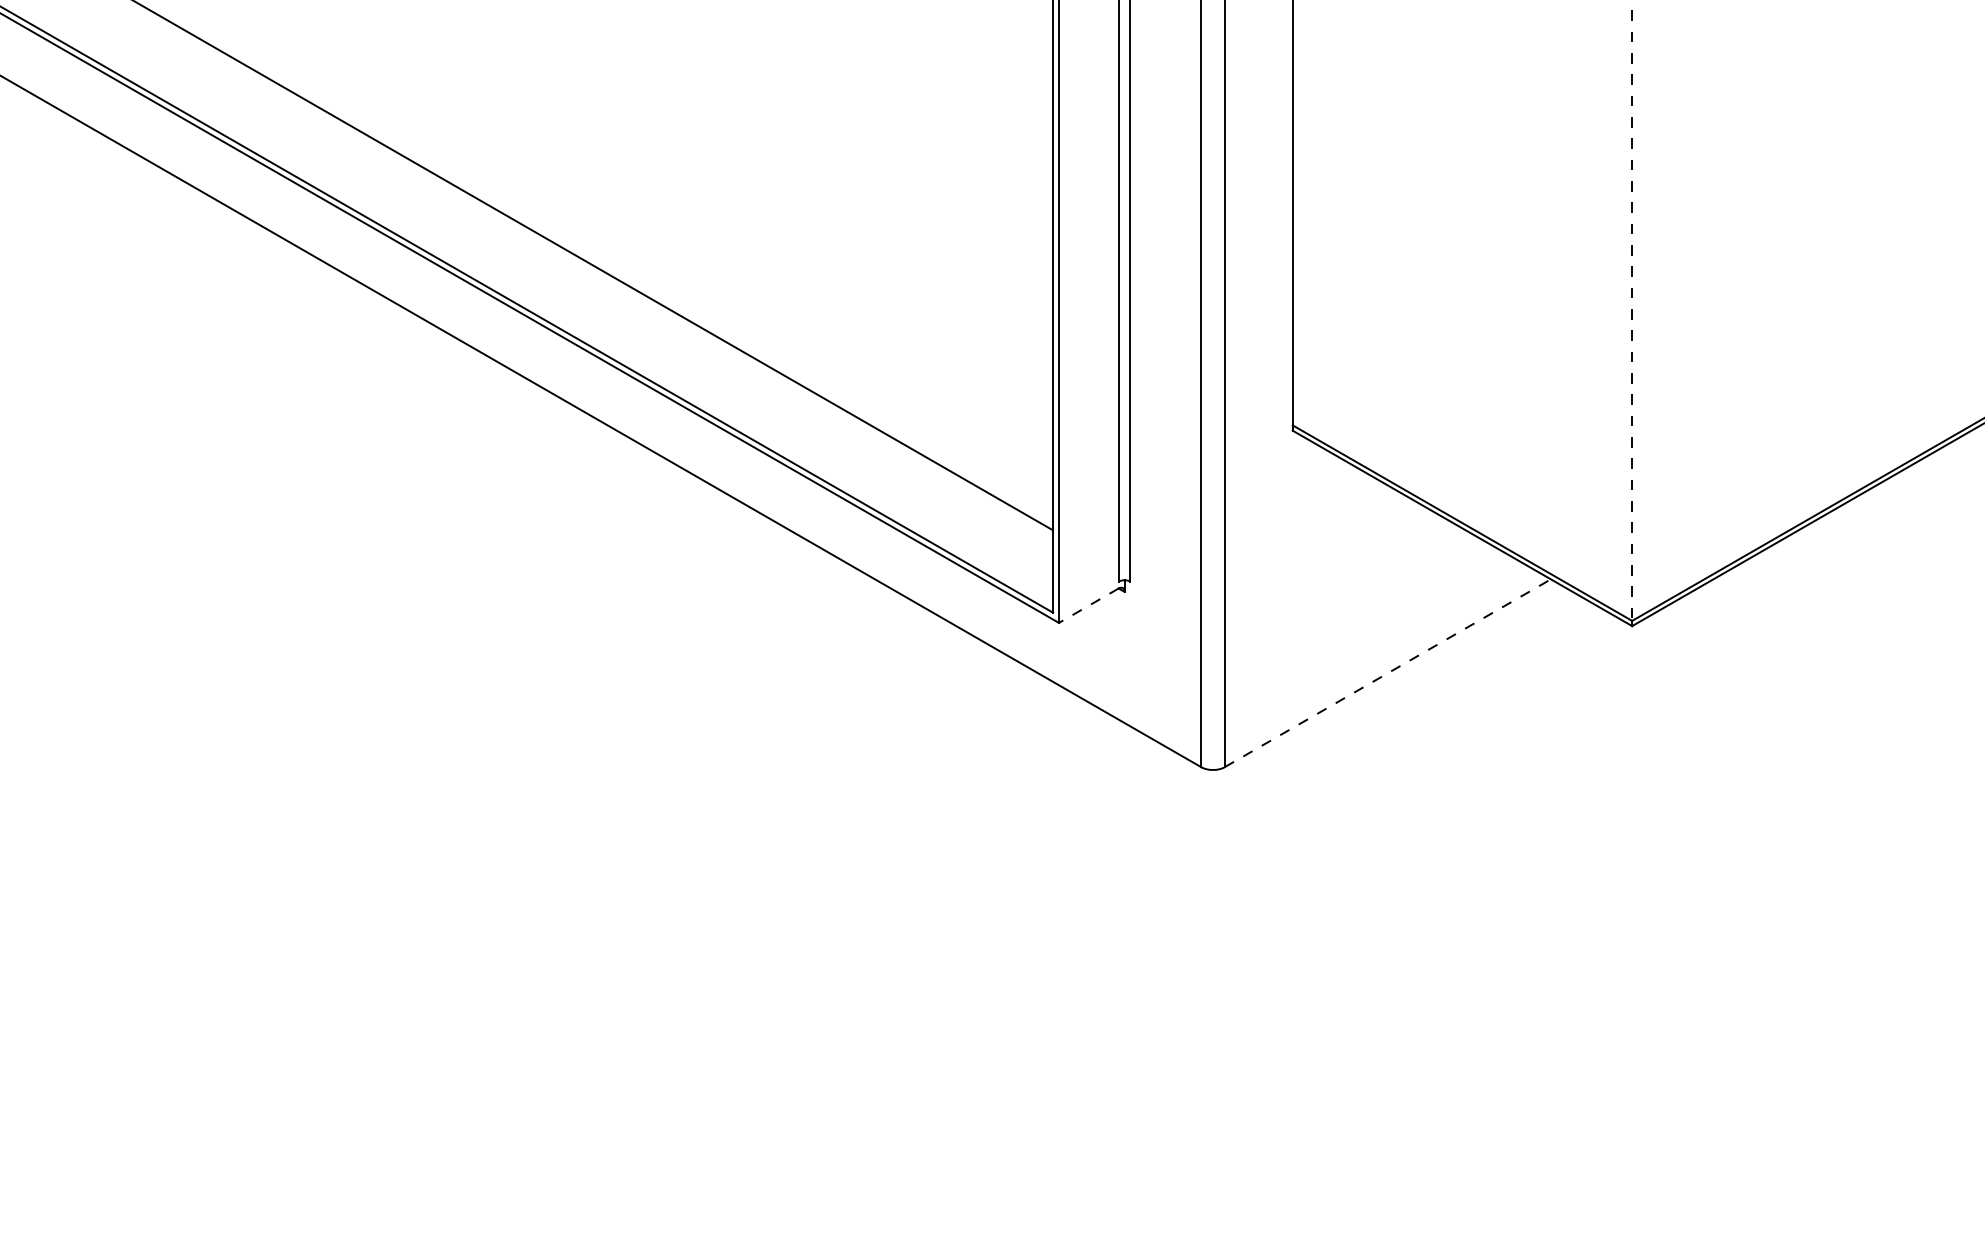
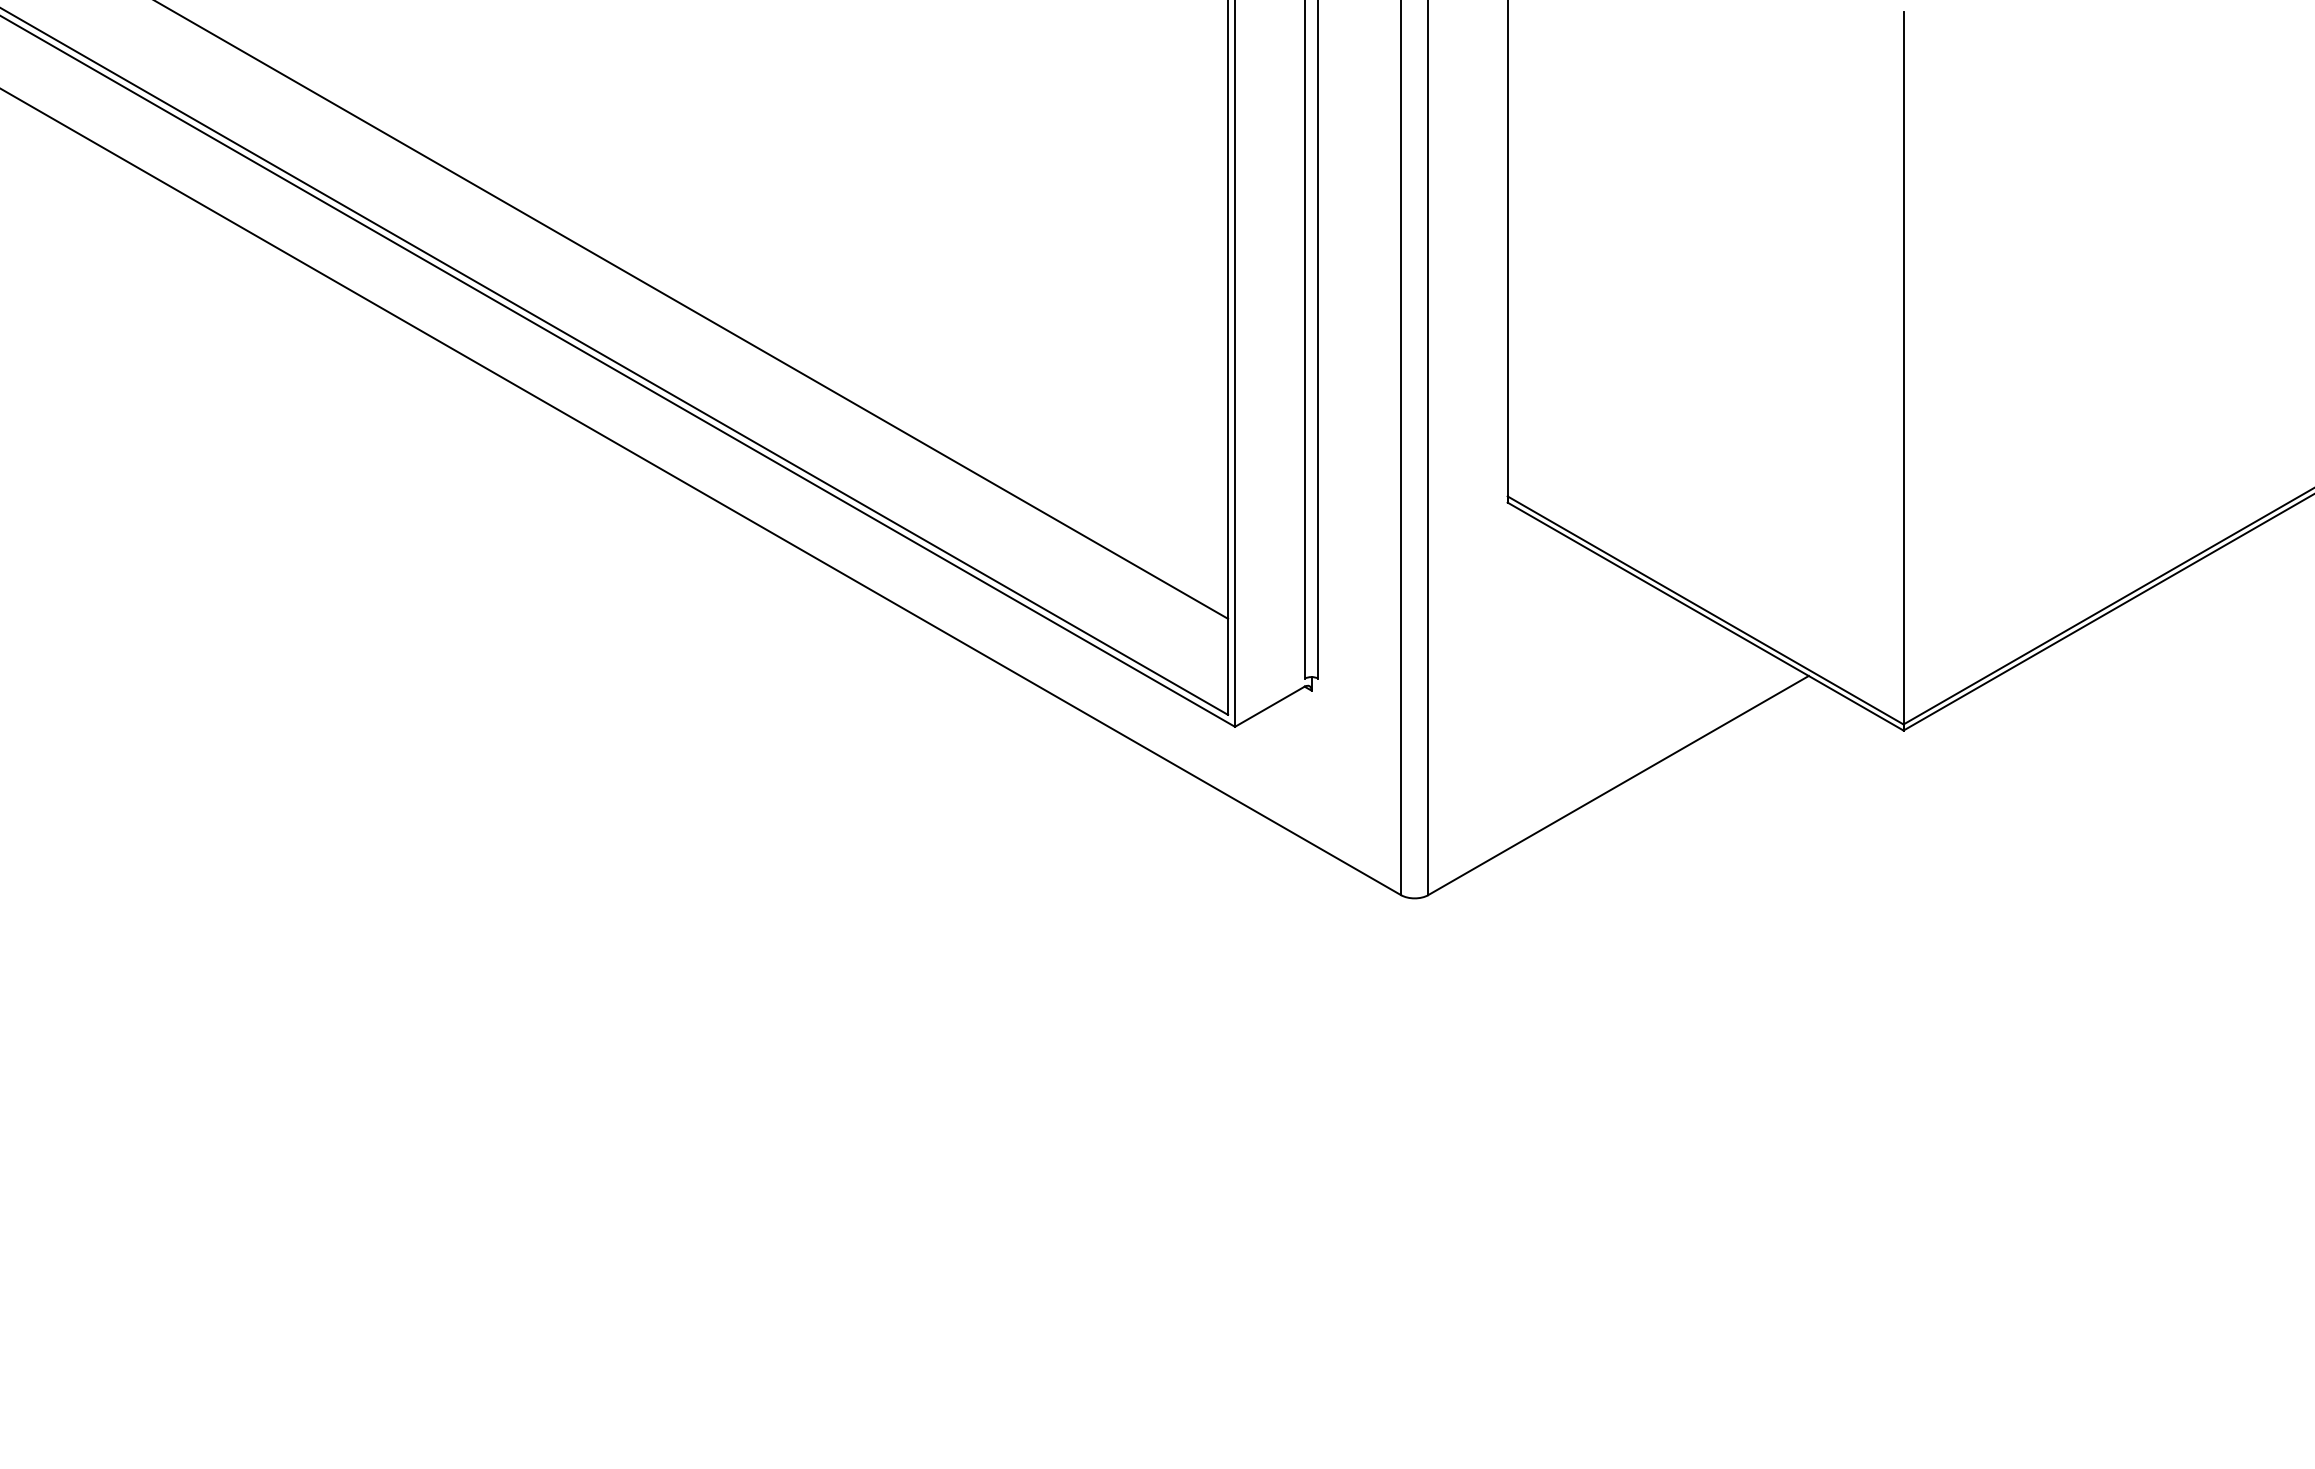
line: (1632, 318) -> (1903, 371), dashed -> solid
line: (1088, 605) -> (1269, 706), dashed -> solid
line: (1387, 673) -> (1618, 785), dashed -> solid

